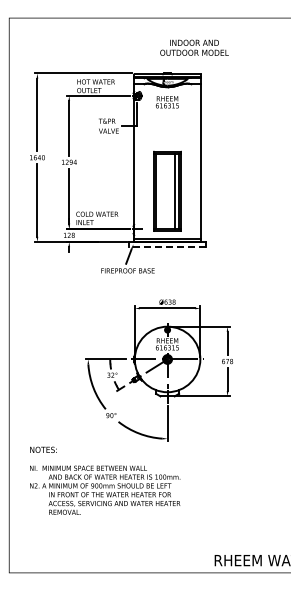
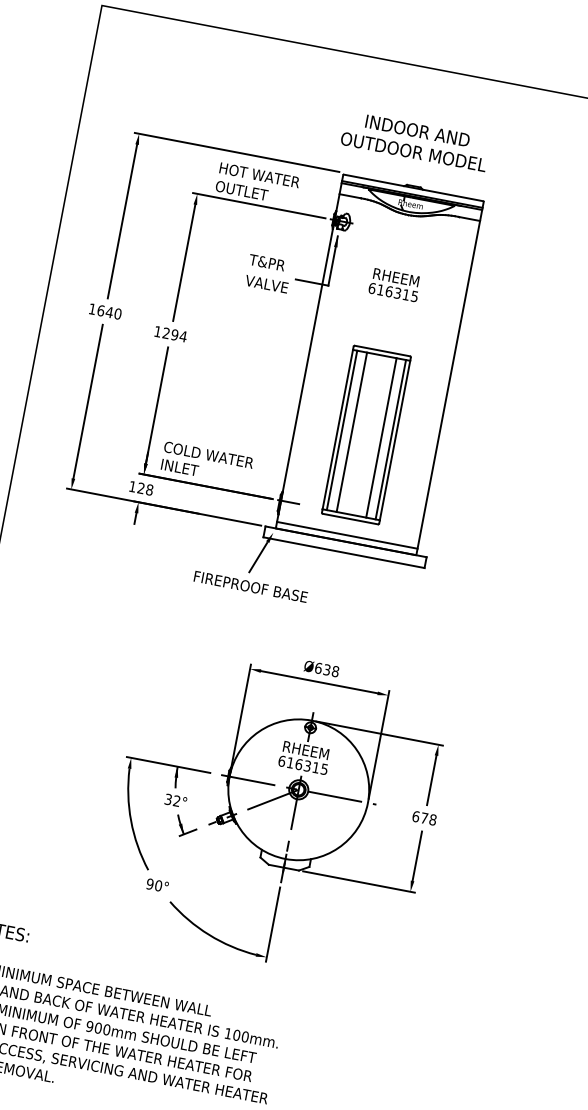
text: (194, 47) -> (415, 140), moved
text: (167, 102) -> (394, 285), moved
line: (160, 191) -> (351, 432), added
line: (167, 247) -> (343, 553), dashed -> solid

